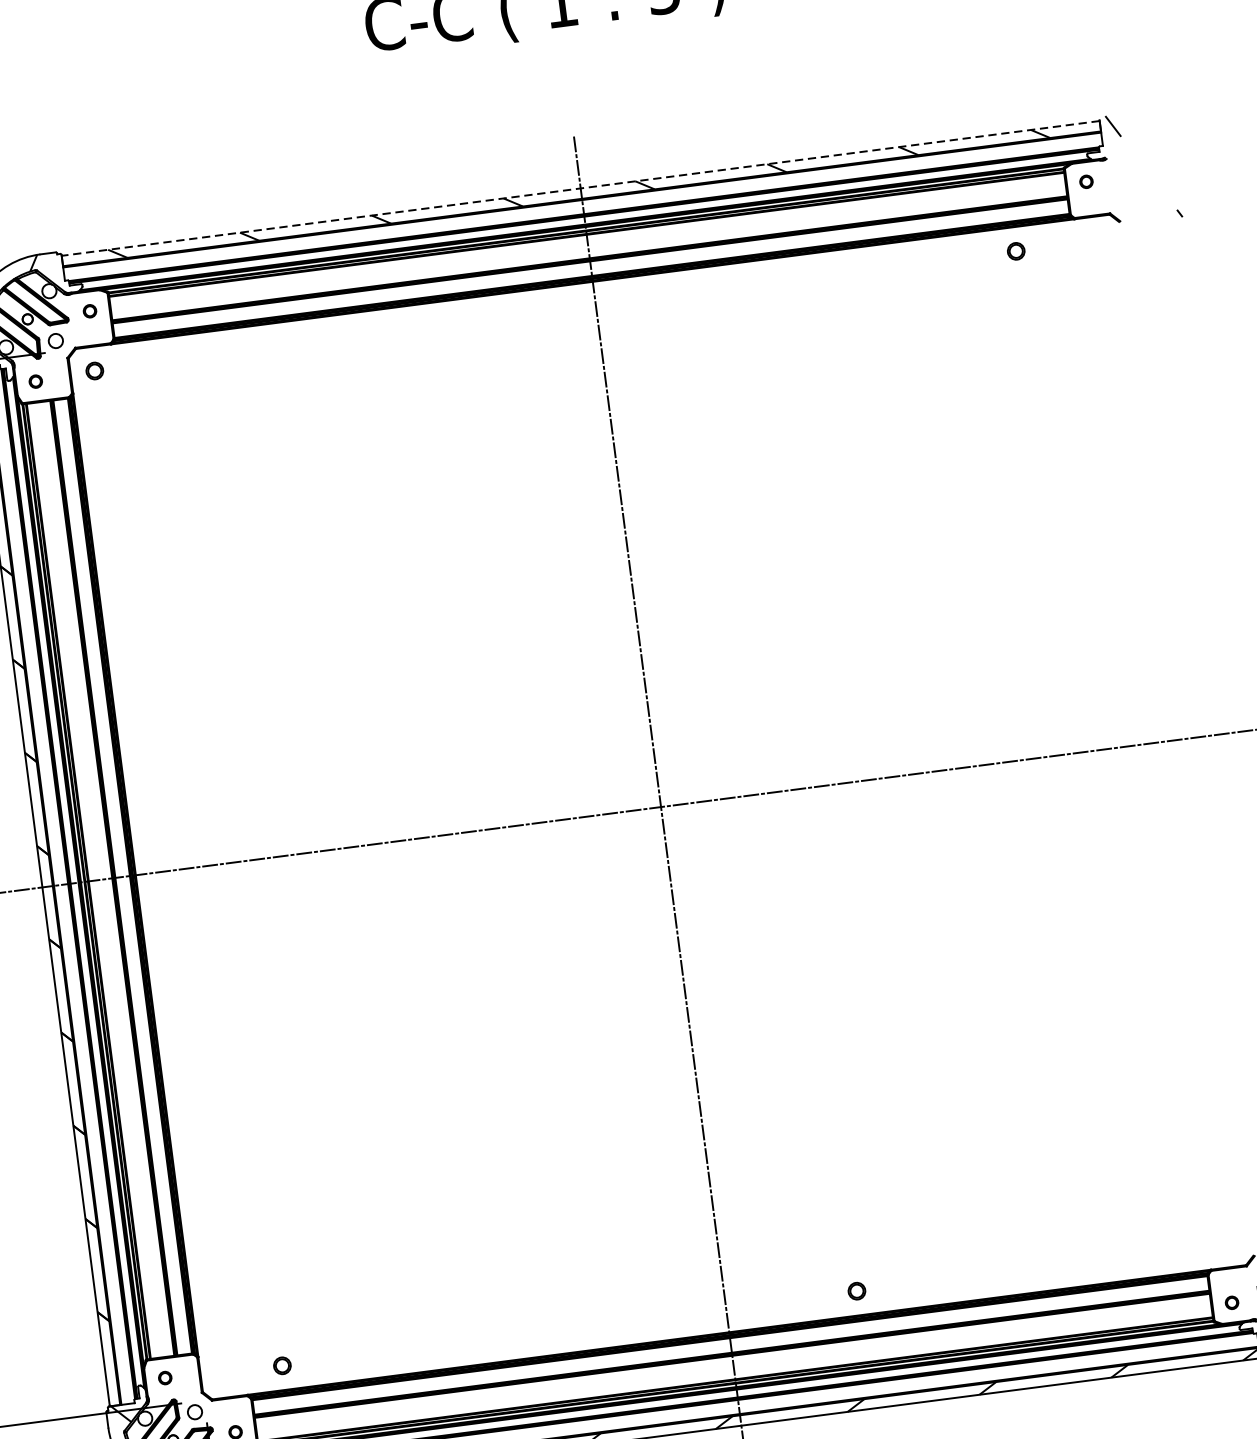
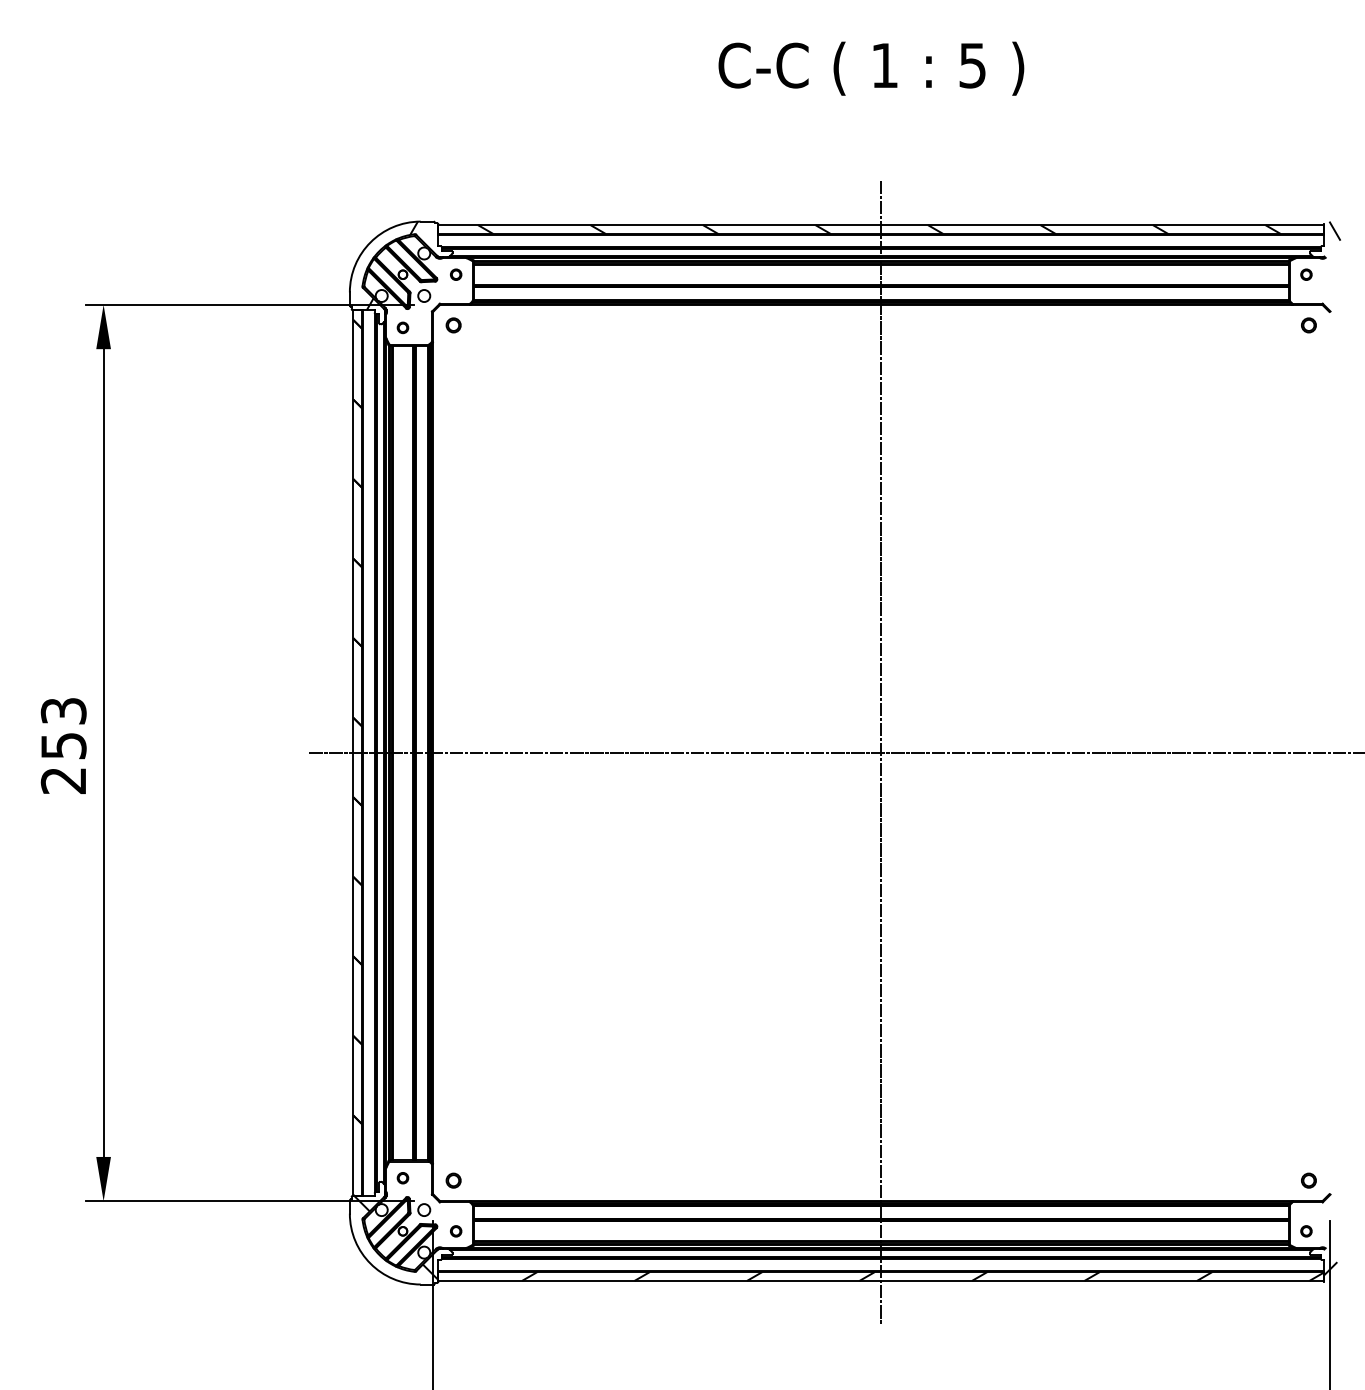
line: (580, 188) -> (881, 225), dashed -> solid
circle: (1015, 251) -> (1308, 325), moved
circle: (856, 1291) -> (1308, 1180), moved
circle: (282, 1365) -> (453, 1180), moved

